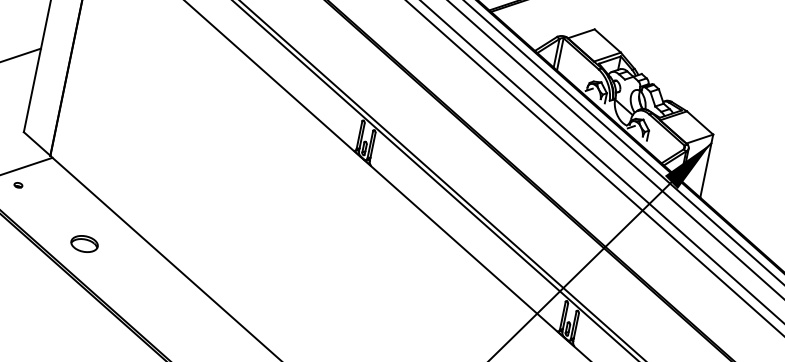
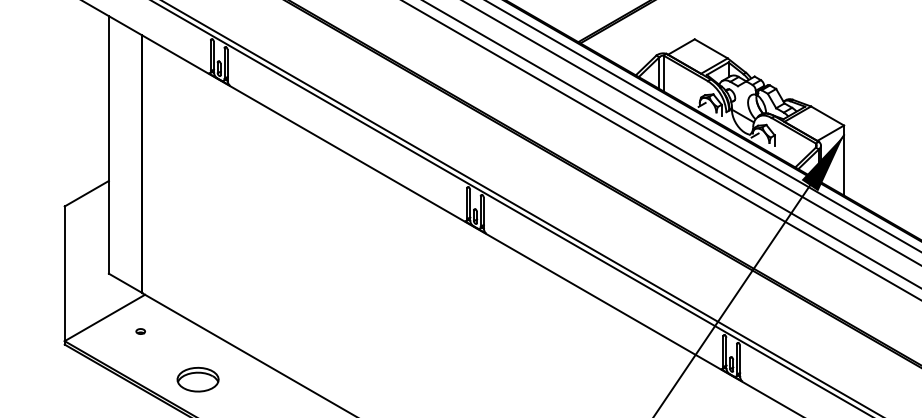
part: (18, 185) -> (140, 331), moved
part: (84, 243) -> (197, 379), size x1.4

